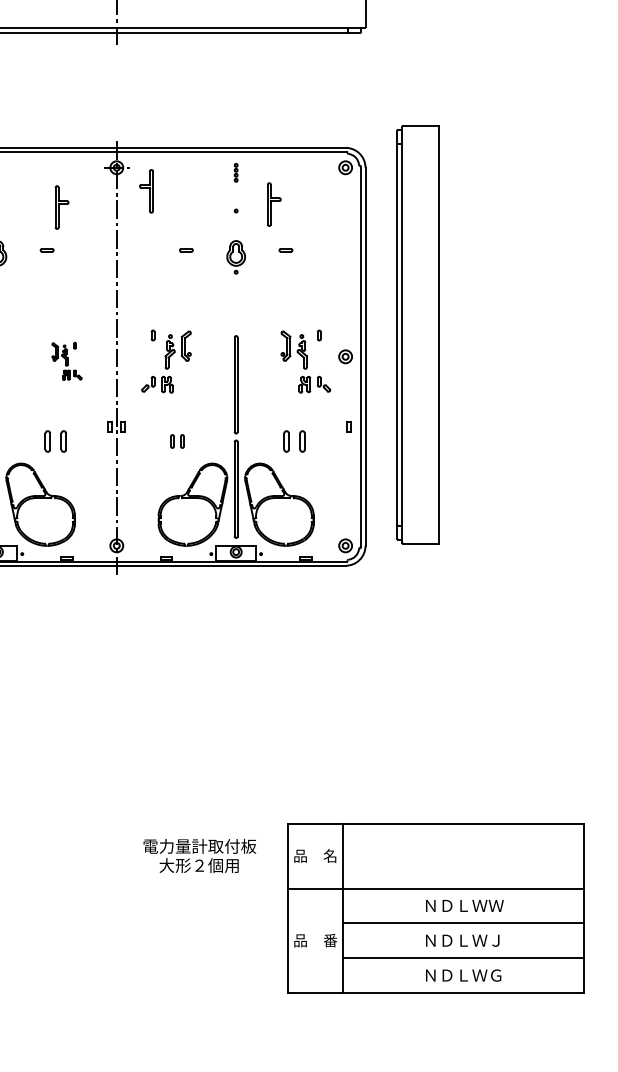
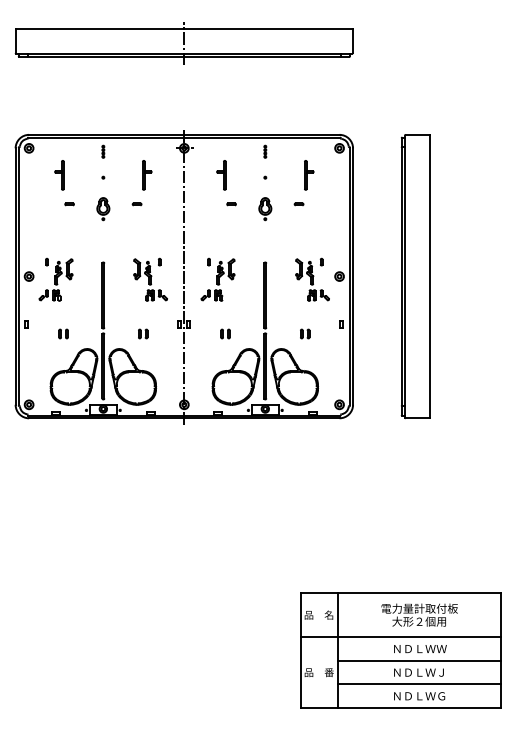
part: (146, 191) -> (221, 175), moved
part: (274, 204) -> (309, 175), moved
part: (417, 334) -> (415, 276), moved
part: (66, 361) -> (150, 279), size x1.67
part: (56, 440) -> (143, 333), size x0.62
part: (295, 440) -> (305, 333), size x0.62
text: (199, 855) -> (419, 614), moved

